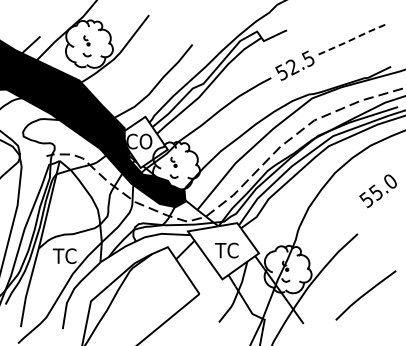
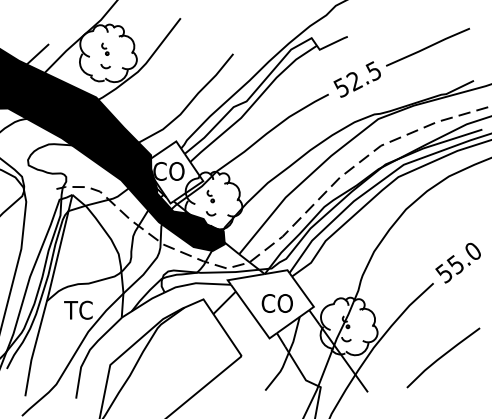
line: (353, 38) -> (428, 46), dashed -> solid
text: (377, 190) -> (457, 262), moved
text: (227, 250) -> (275, 303), TC -> CO

